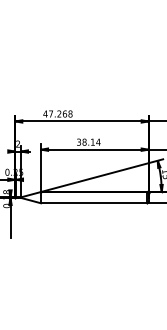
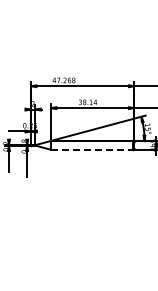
line: (94, 202) -> (92, 149), solid -> dashed

